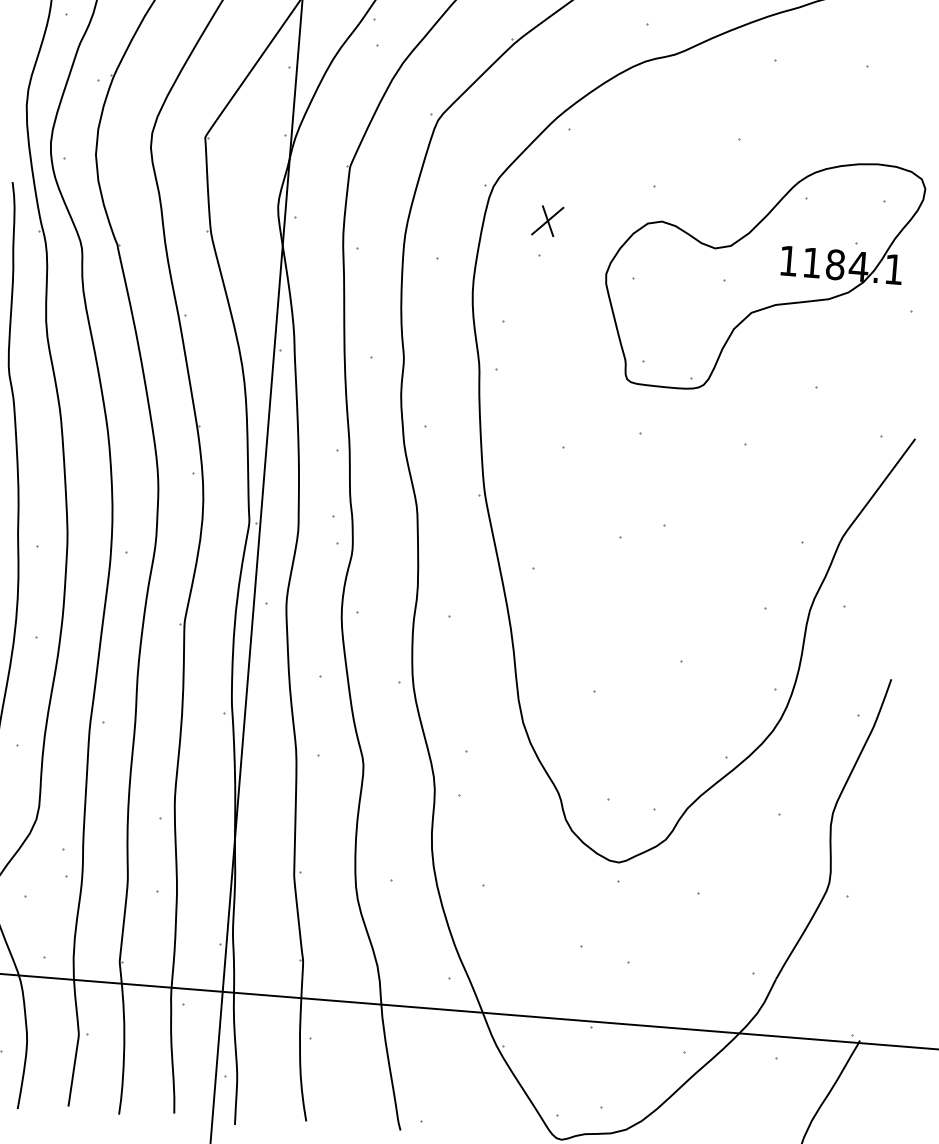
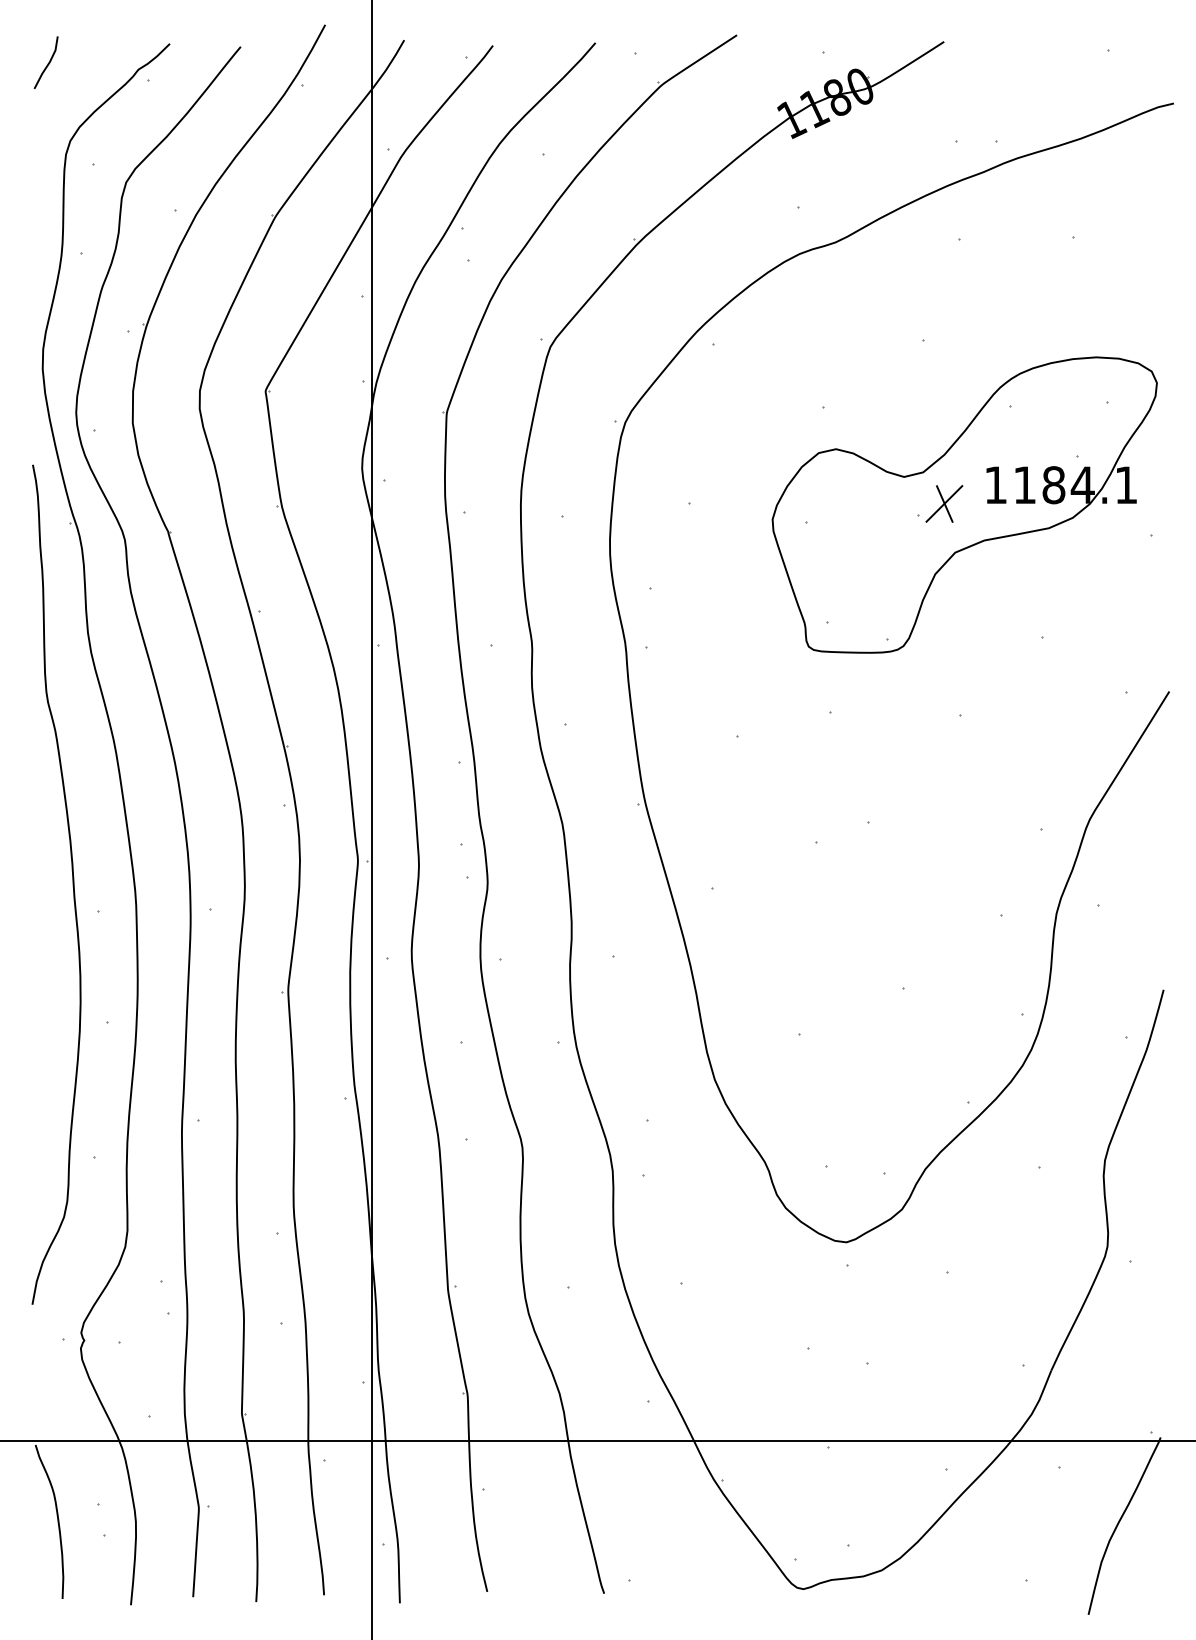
part: (547, 220) -> (944, 503), moved

